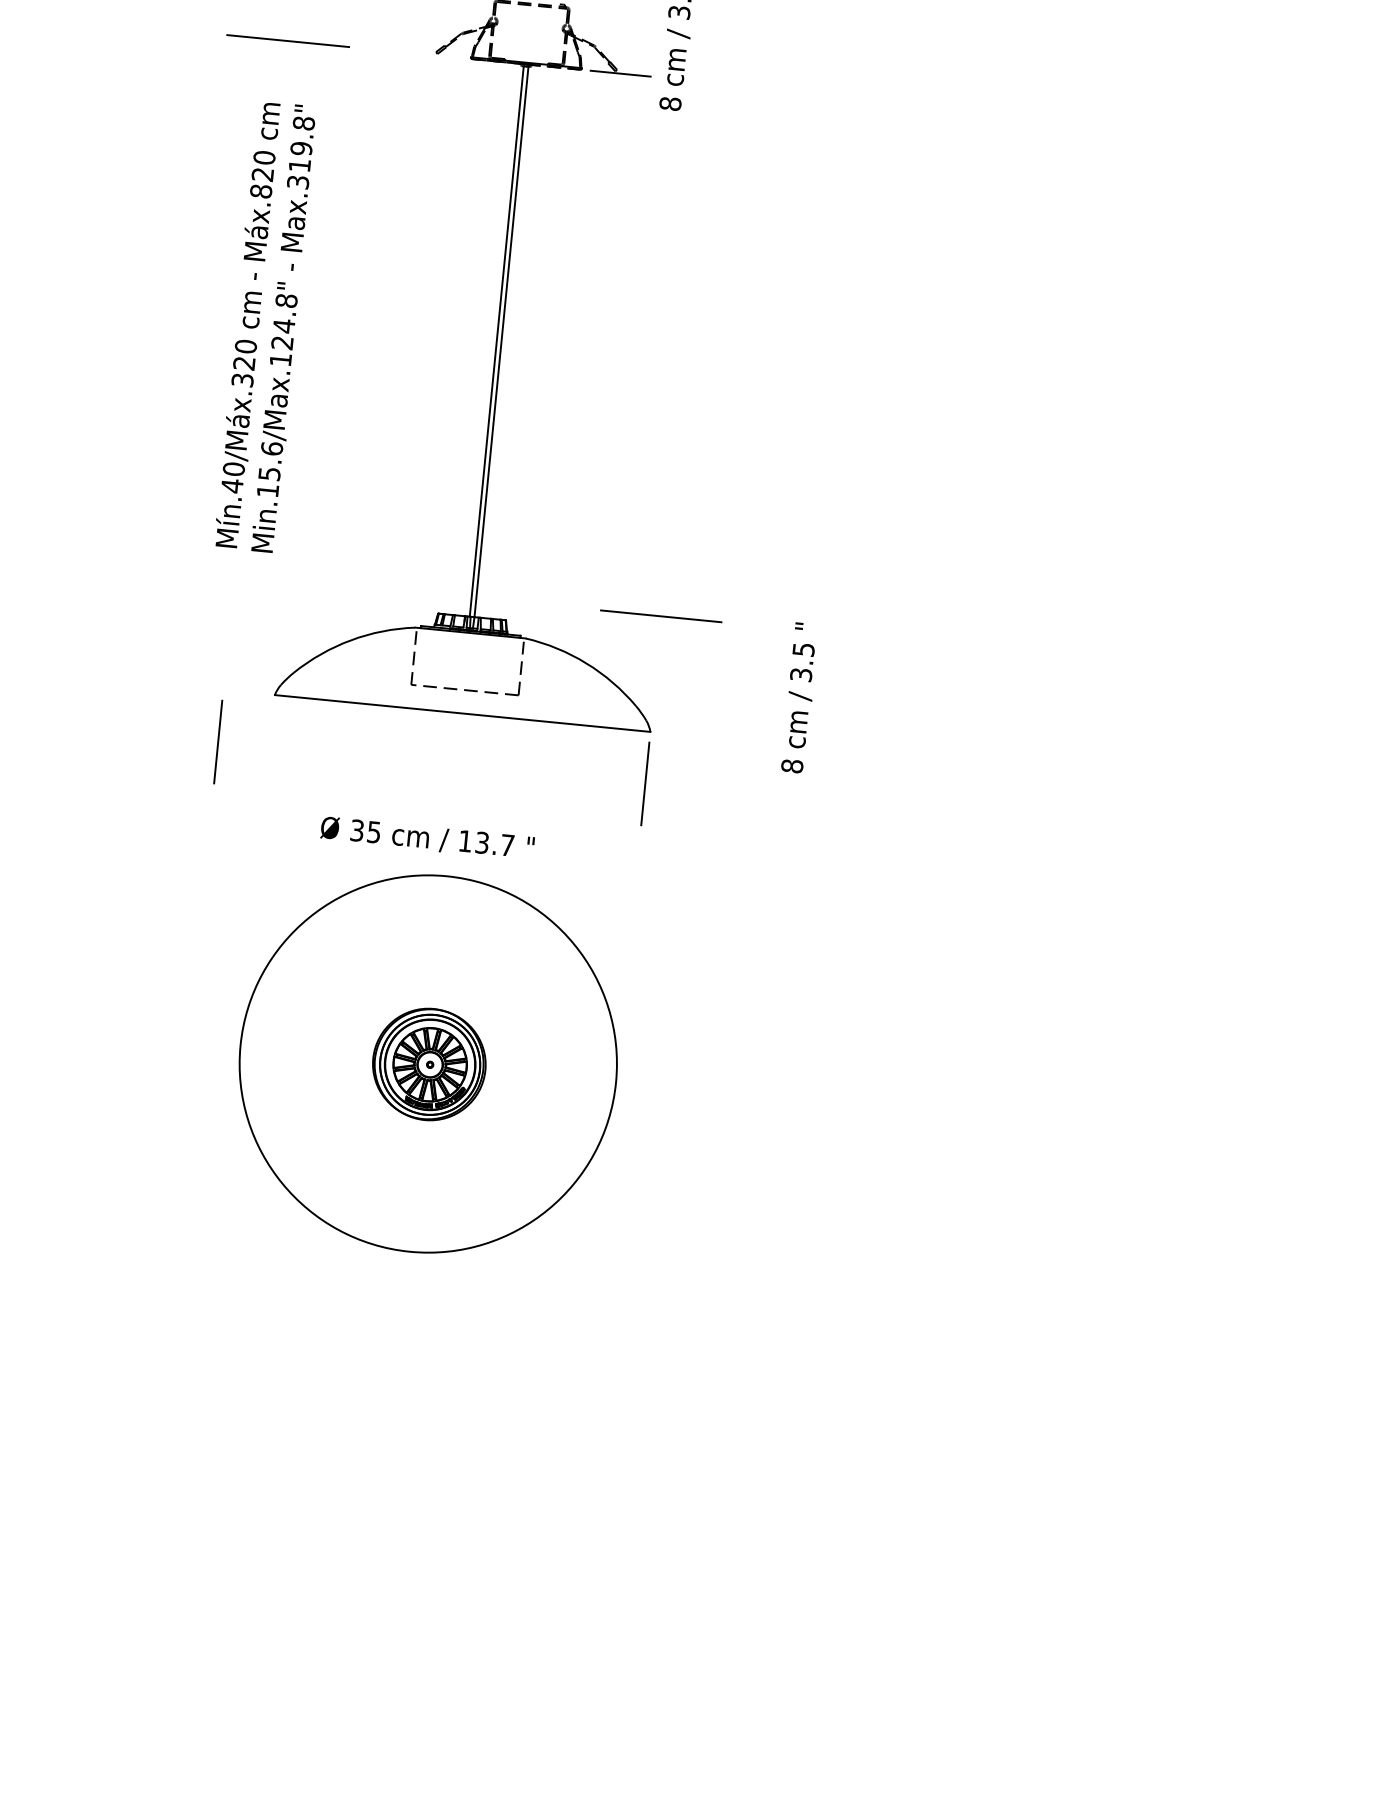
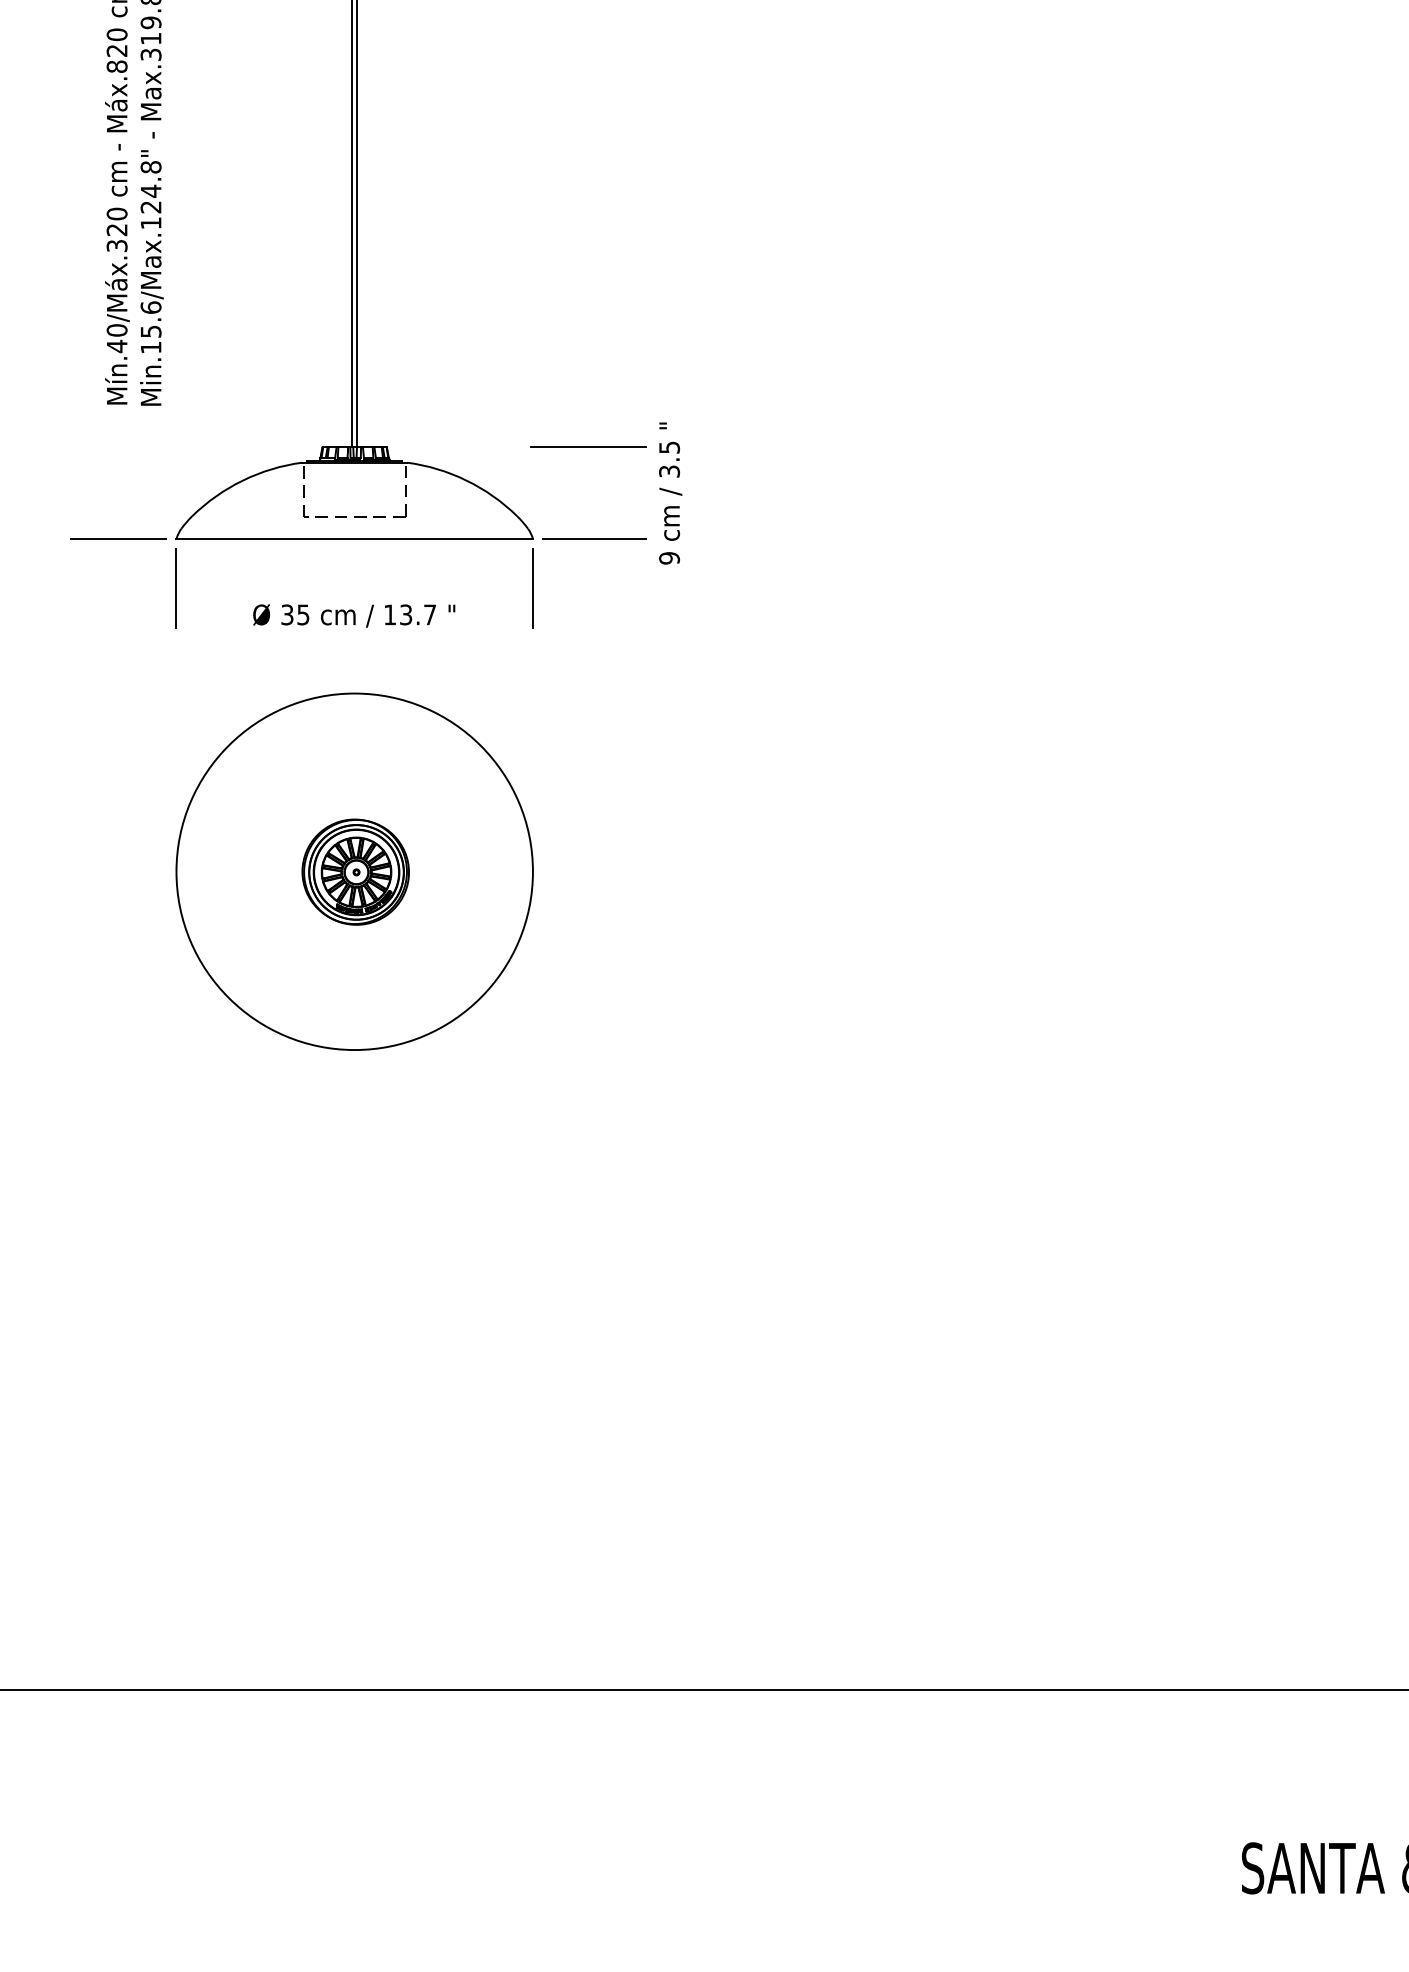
line: (661, 615) -> (588, 446), moved
line: (213, 689) -> (118, 539), added
line: (715, 738) -> (594, 539), added
line: (217, 742) -> (175, 588), moved
text: (792, 766) -> (669, 558), 8 -> 9
text: (427, 838) -> (354, 615), moved

